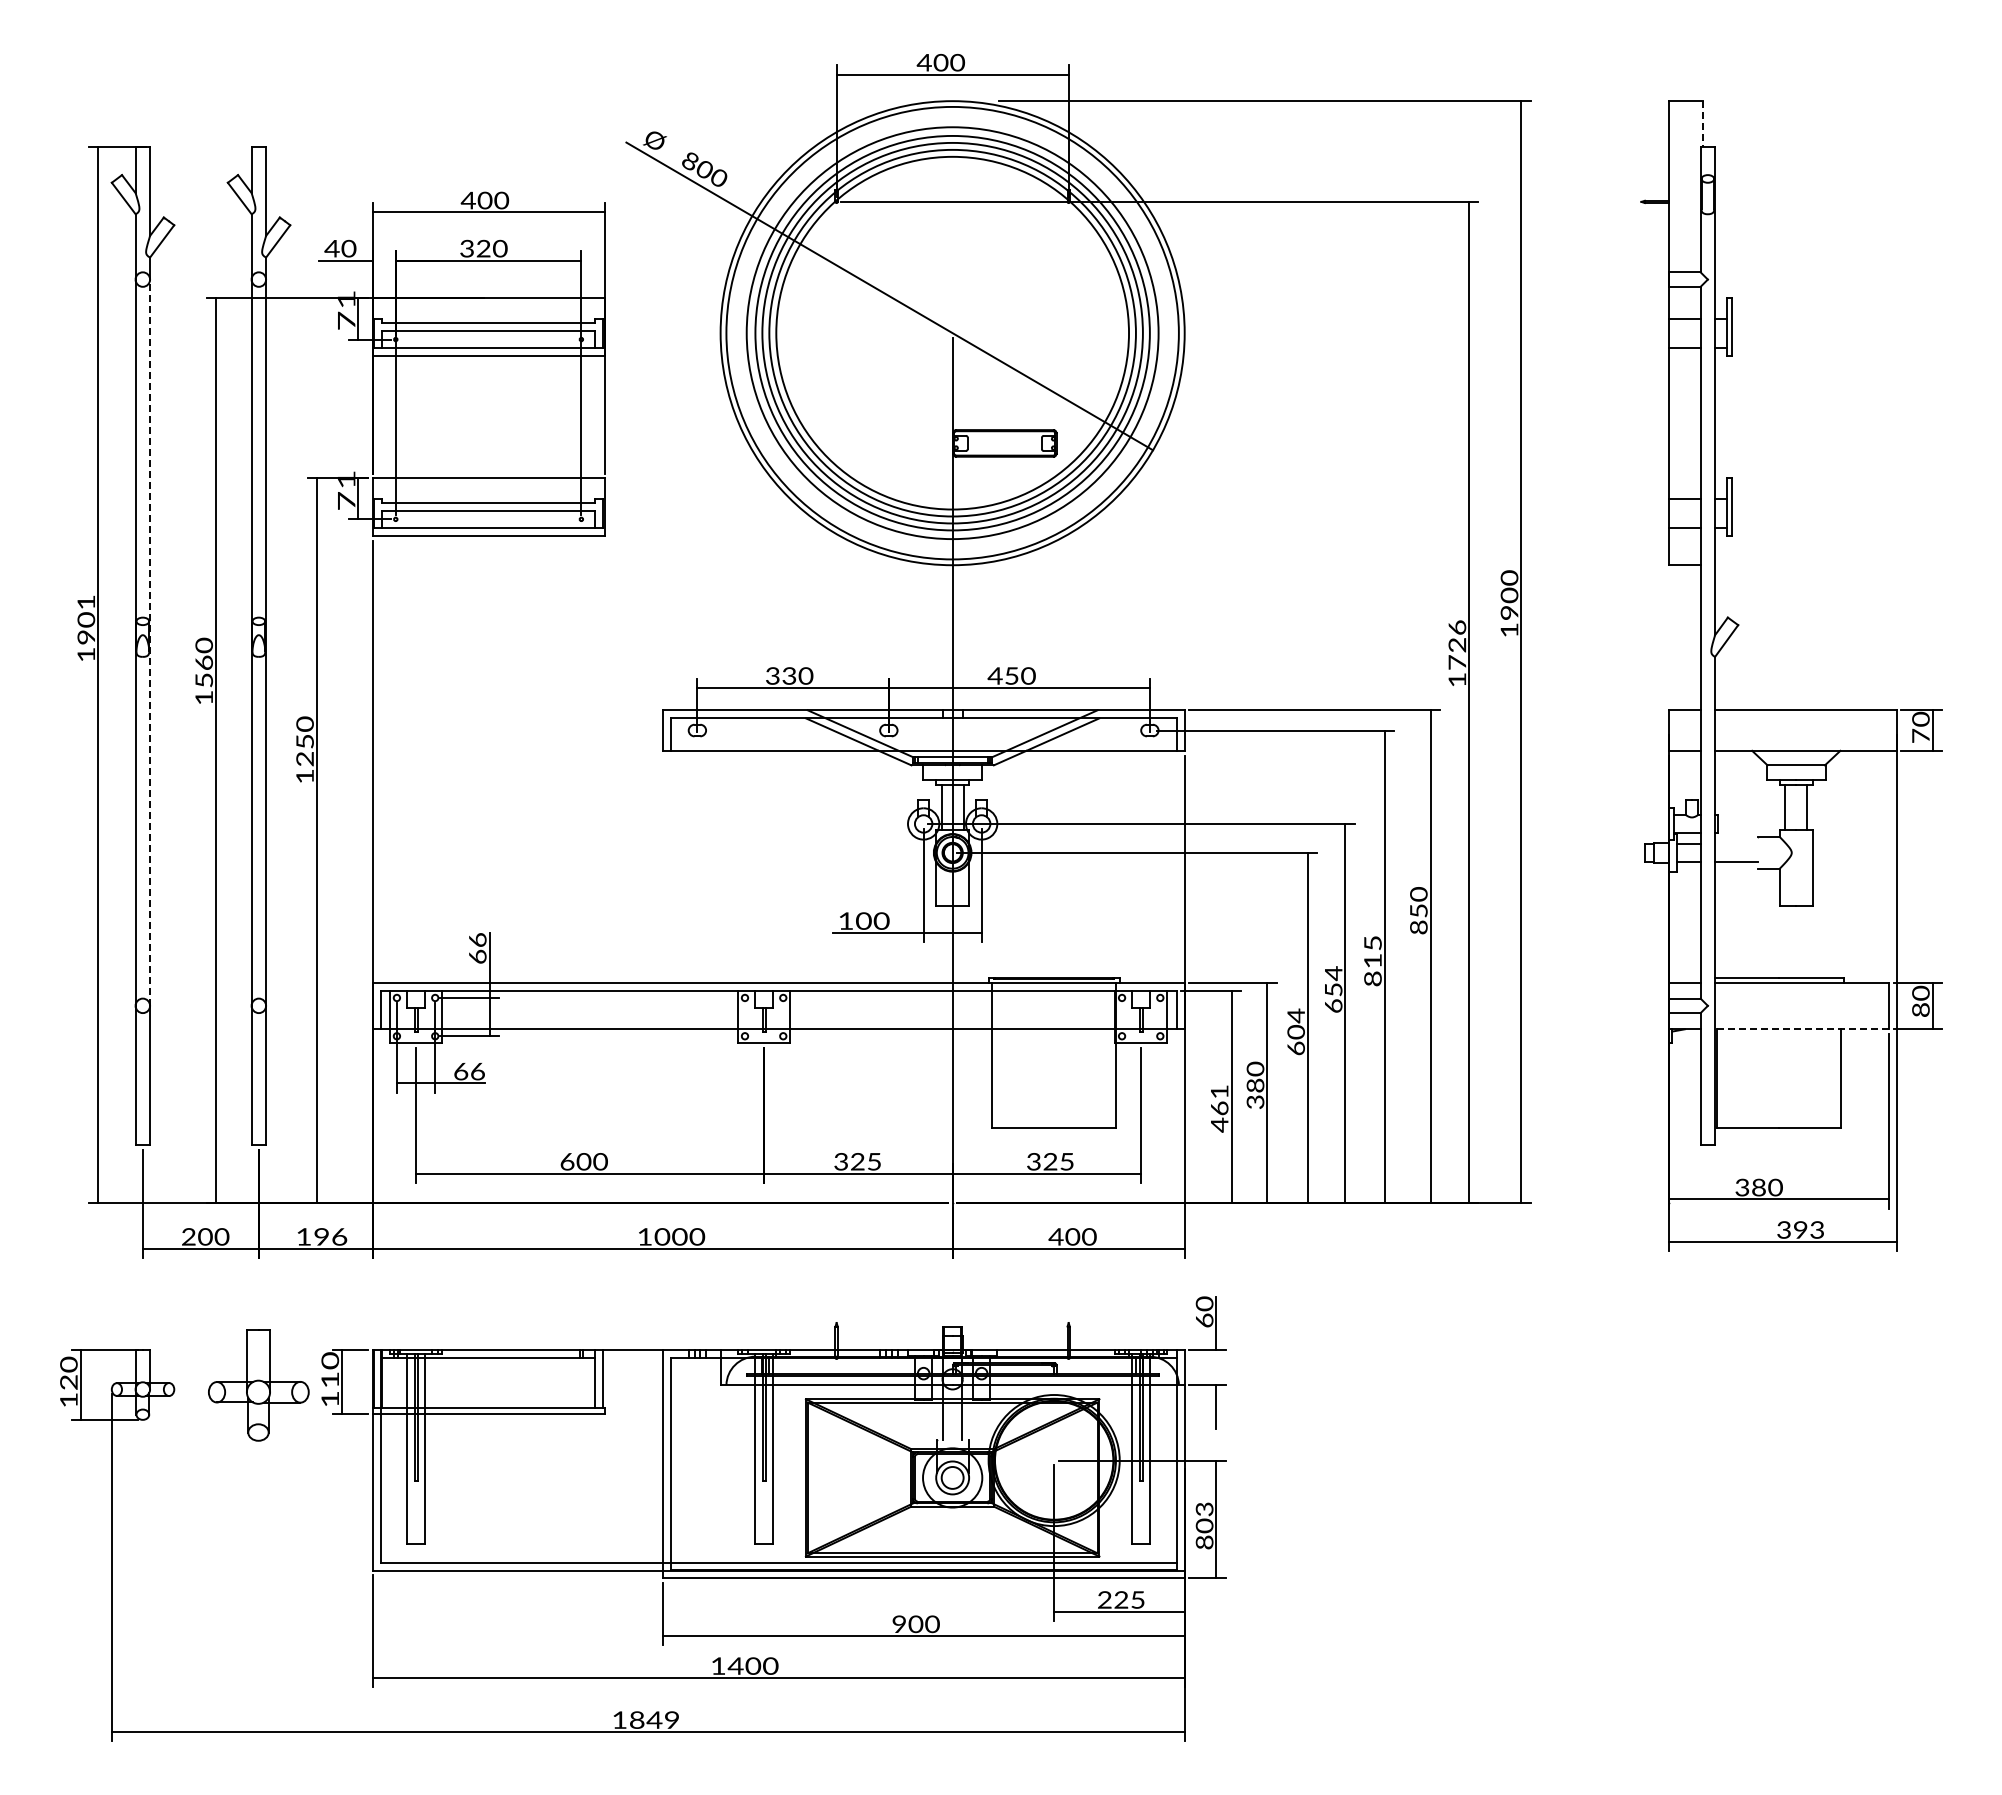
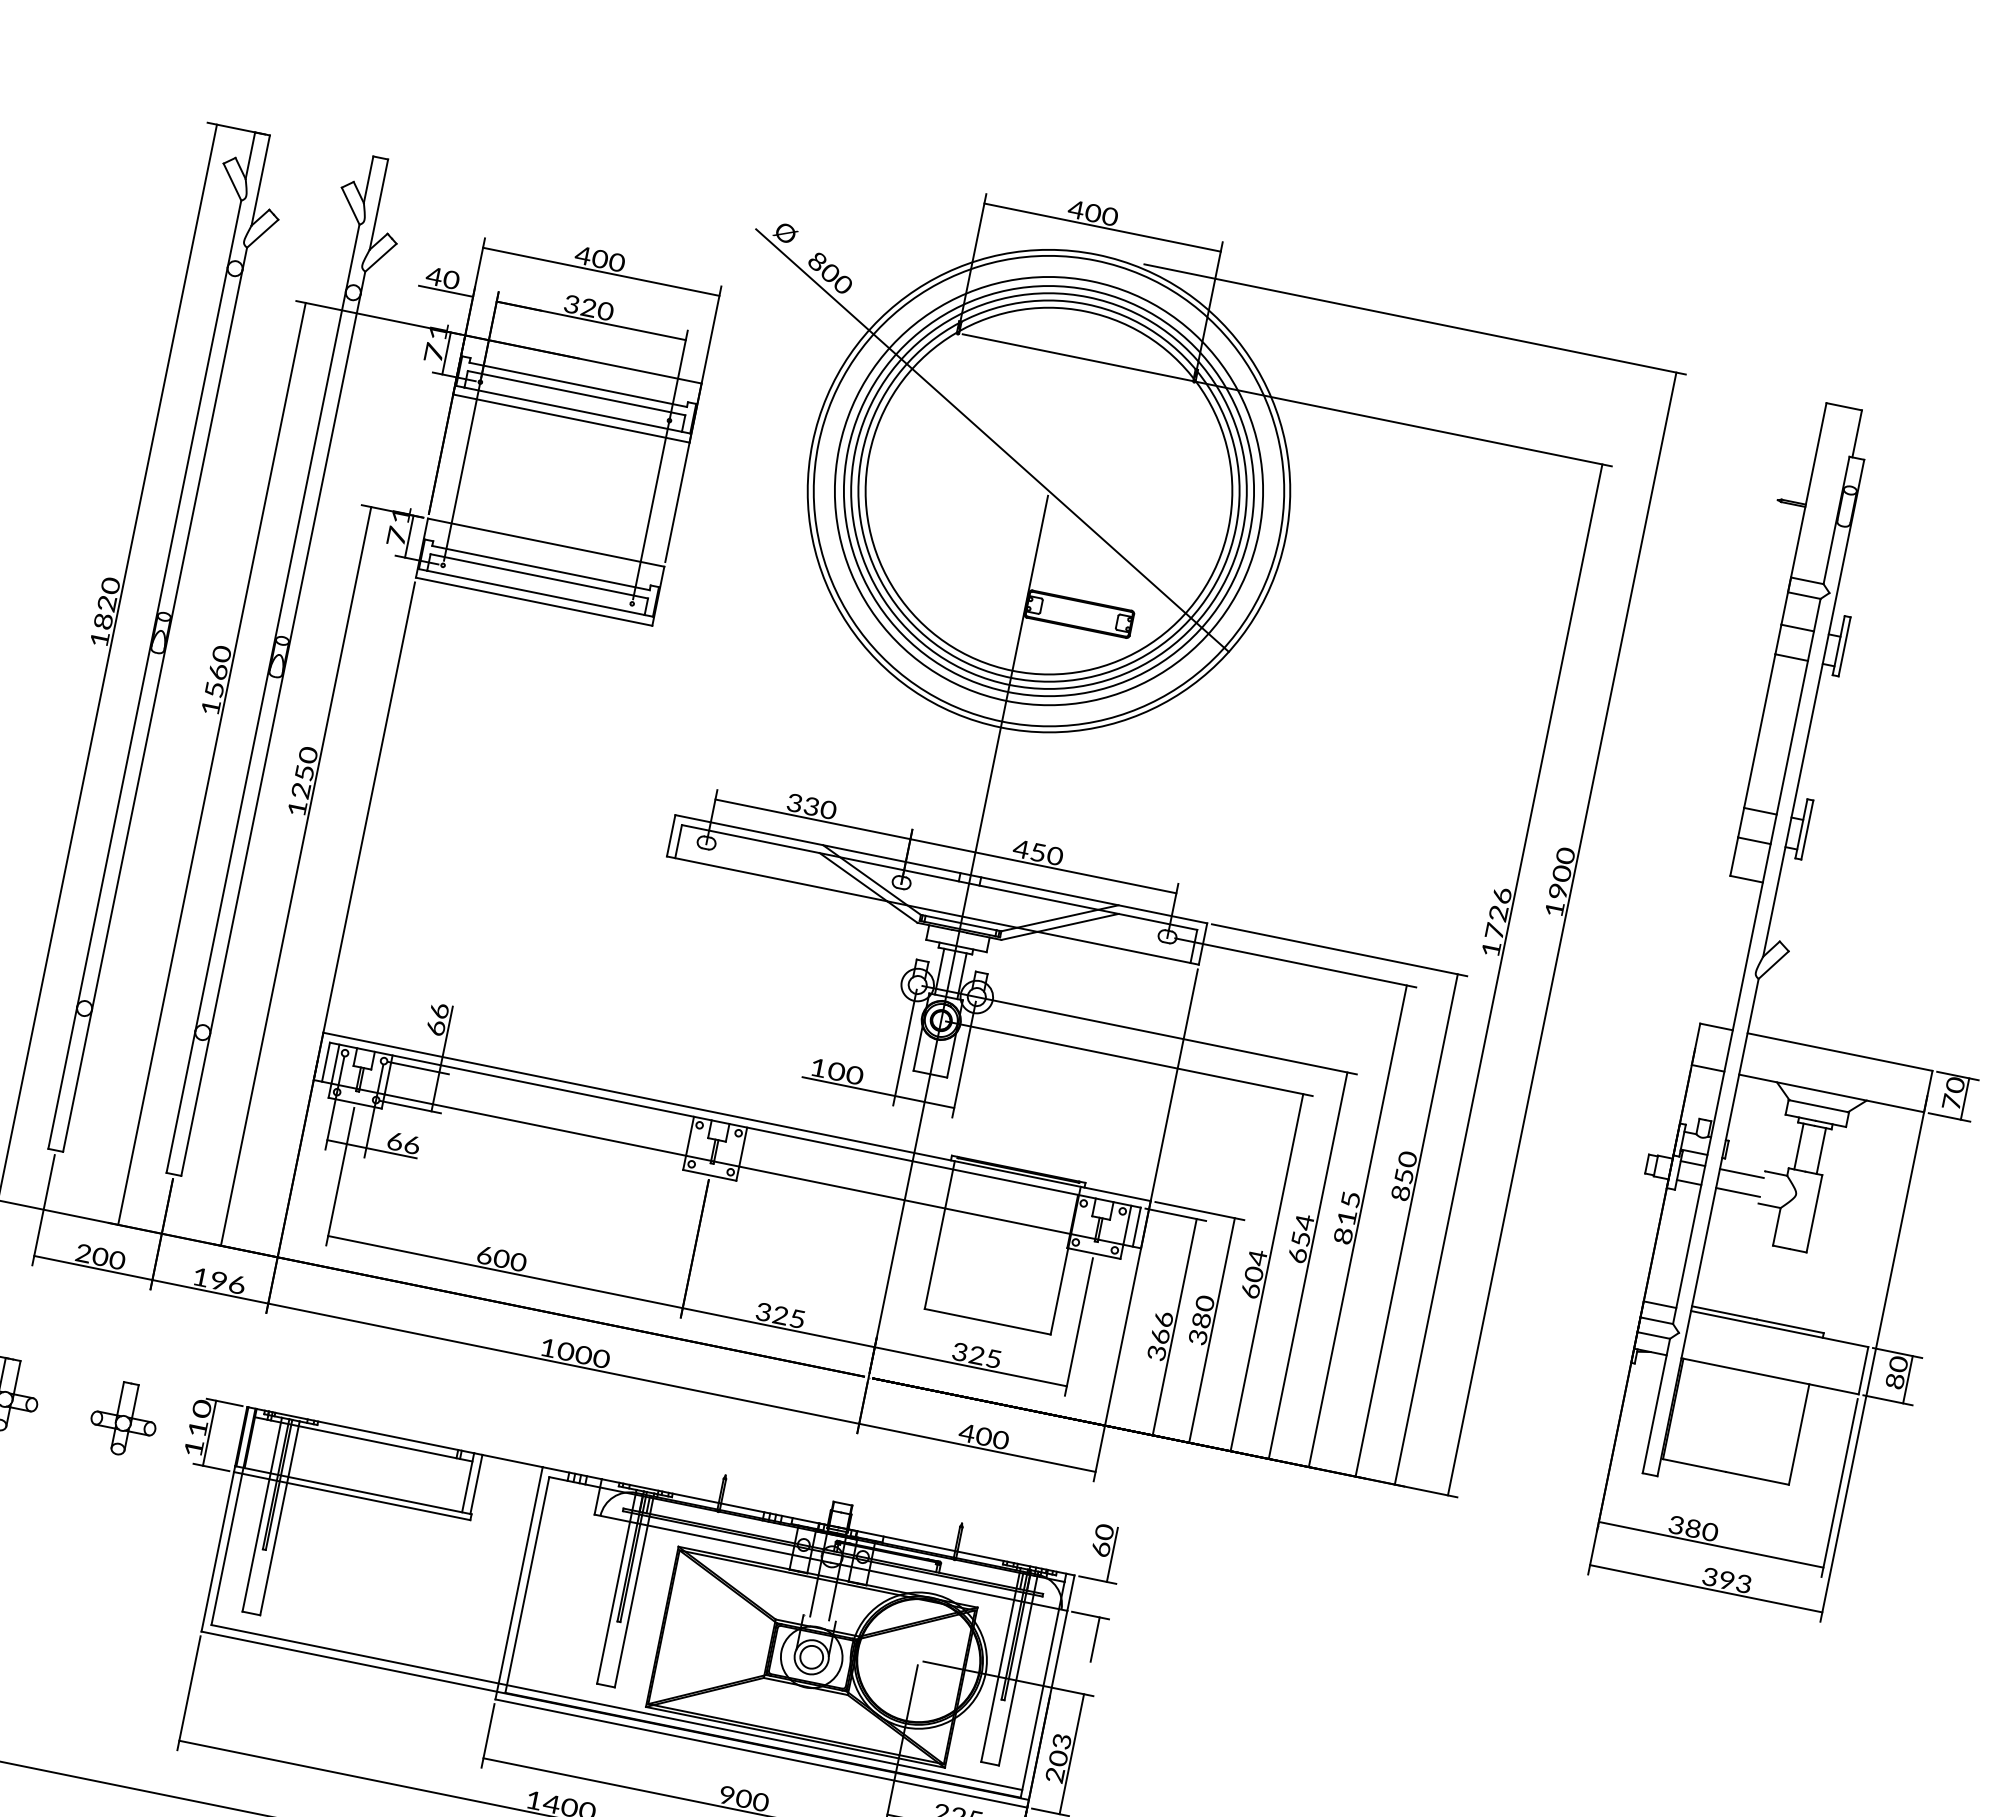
line: (1703, 124) -> (1857, 434), dashed -> solid
text: (86, 619) -> (107, 603), 1901 -> 1820
line: (150, 642) -> (167, 639), dashed -> solid
line: (1736, 843) -> (1741, 1173), added
line: (1802, 1029) -> (1770, 1376), dashed -> solid
text: (1219, 1108) -> (1160, 1336), 461 -> 366
part: (259, 1384) -> (124, 1418), size x0.62
text: (1205, 1542) -> (1055, 1775), 803 -> 203

